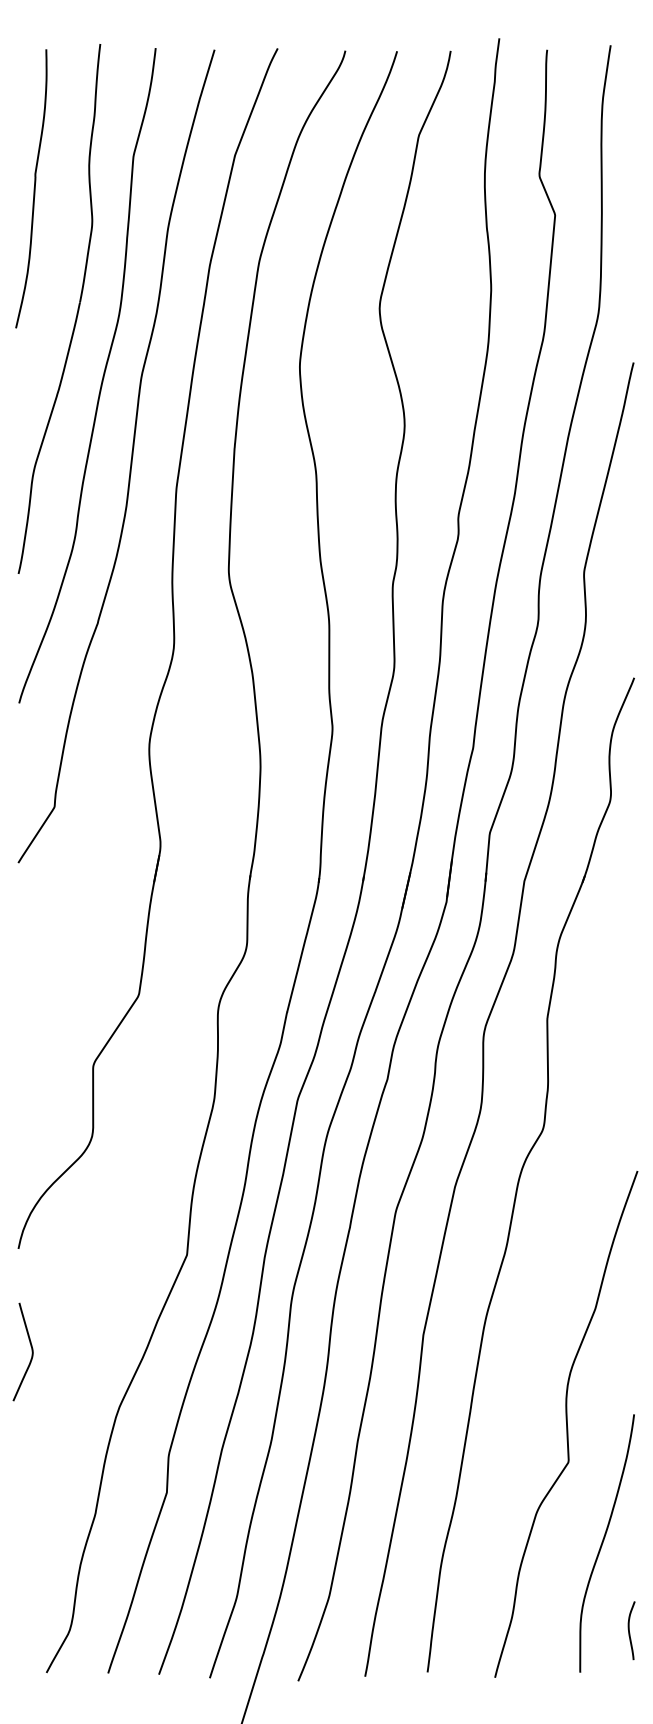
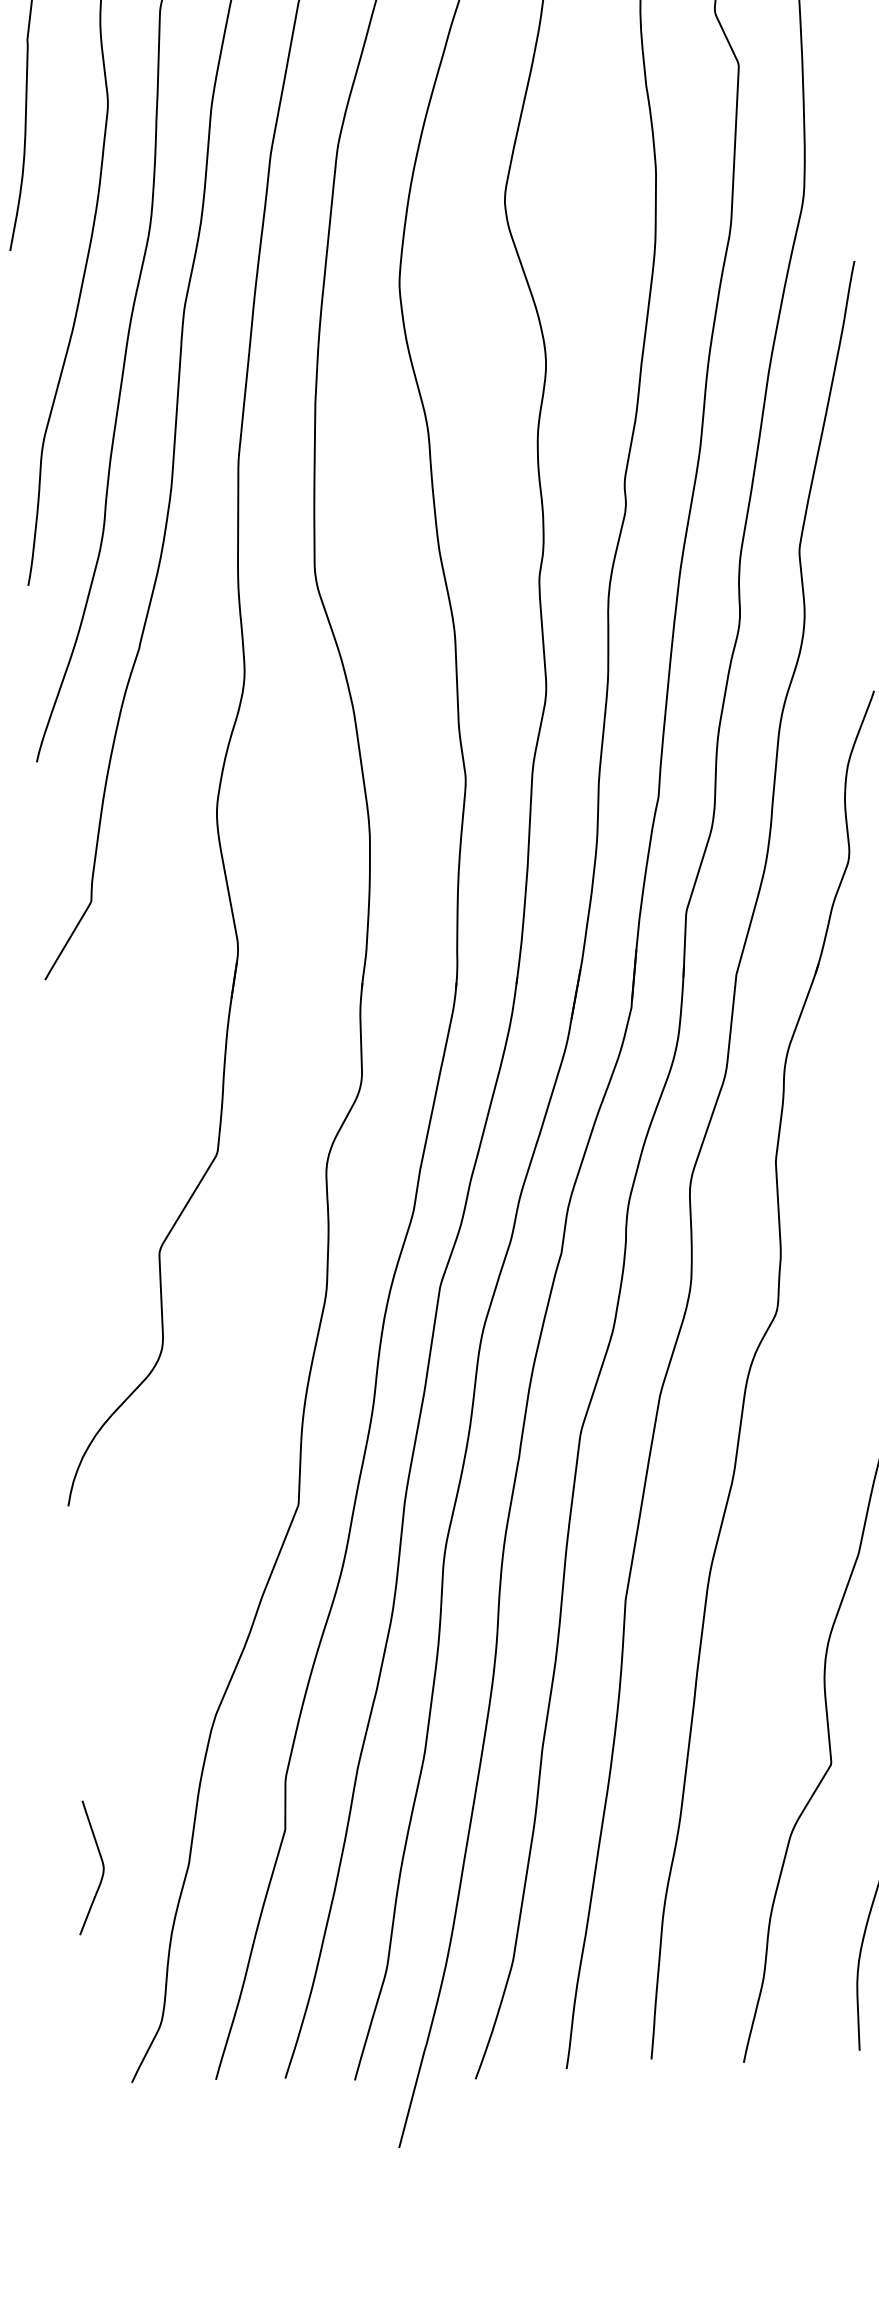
curve: (31, 1351) -> (101, 1866), moved

